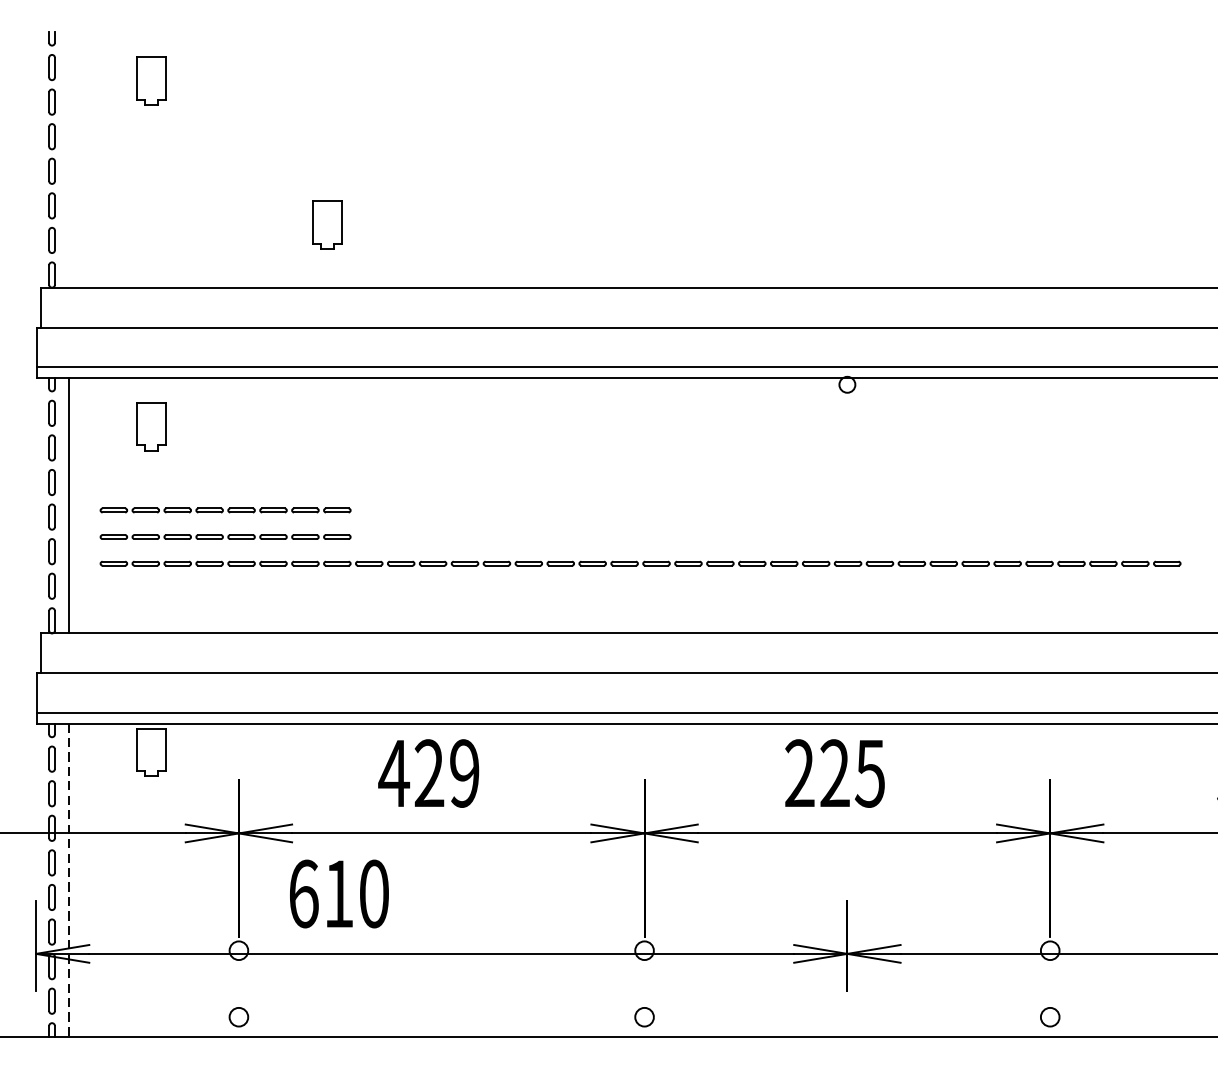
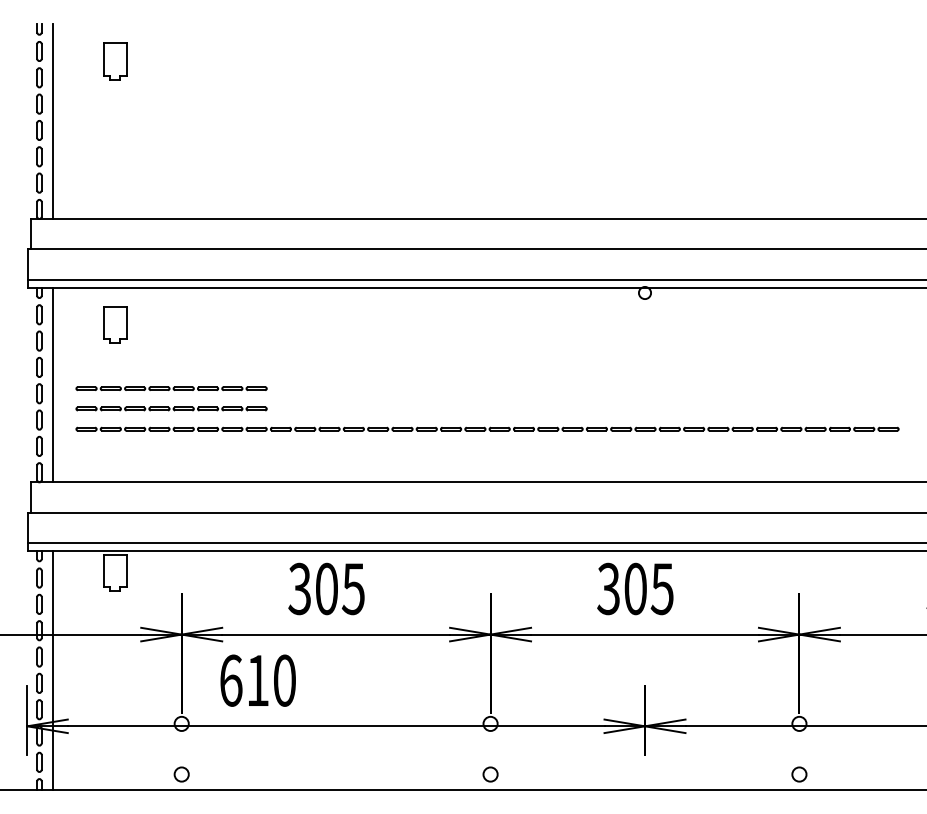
line: (69, 159) -> (52, 121), added
part: (327, 225) -> (249, 171), removed
text: (427, 772) -> (325, 588), 429 -> 305
text: (816, 772) -> (621, 588), 225 -> 305
line: (69, 880) -> (52, 670), dashed -> solid

